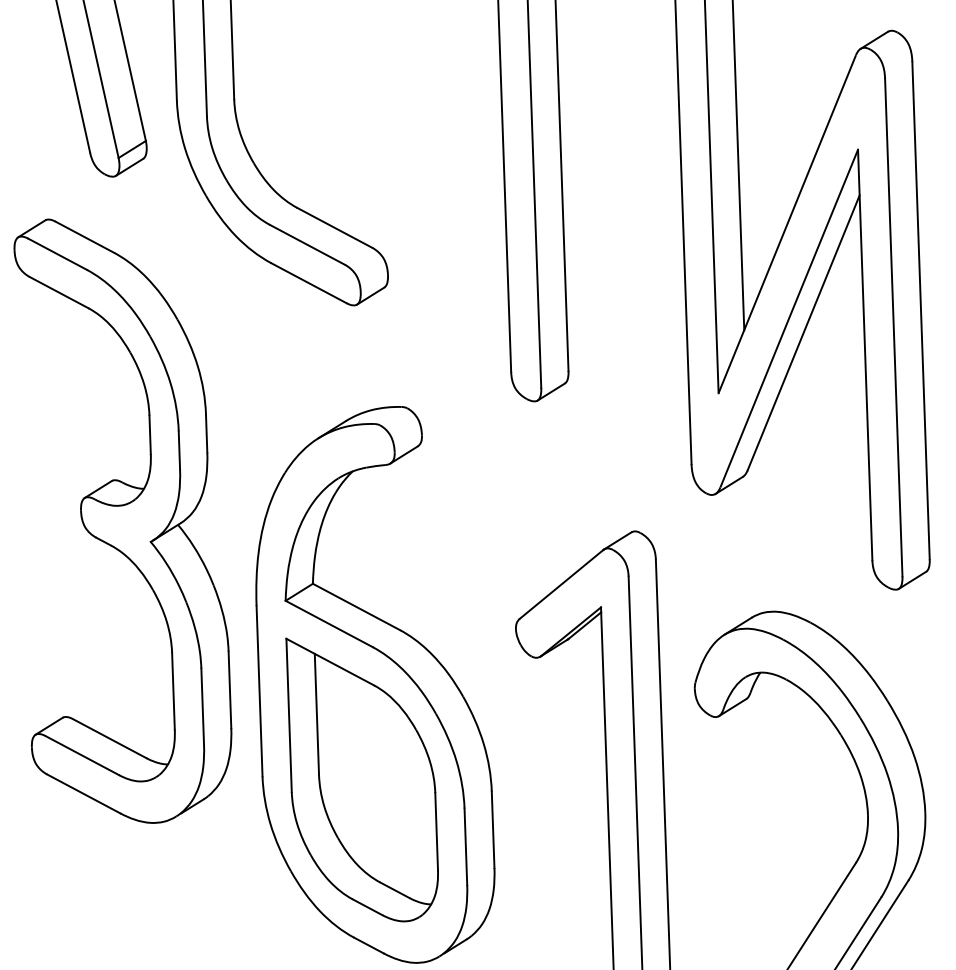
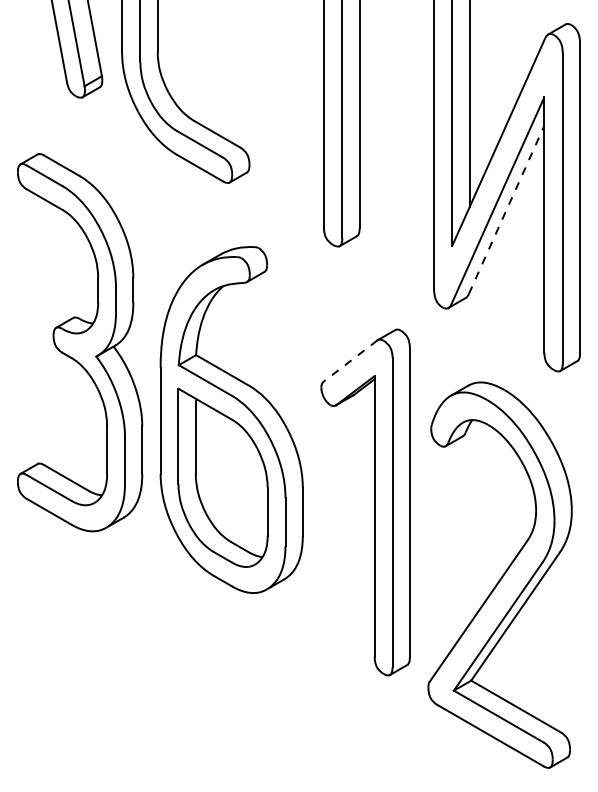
line: (803, 332) -> (506, 209), solid -> dashed
part: (124, 520) -> (80, 342), moved
line: (561, 583) -> (350, 360), solid -> dashed

